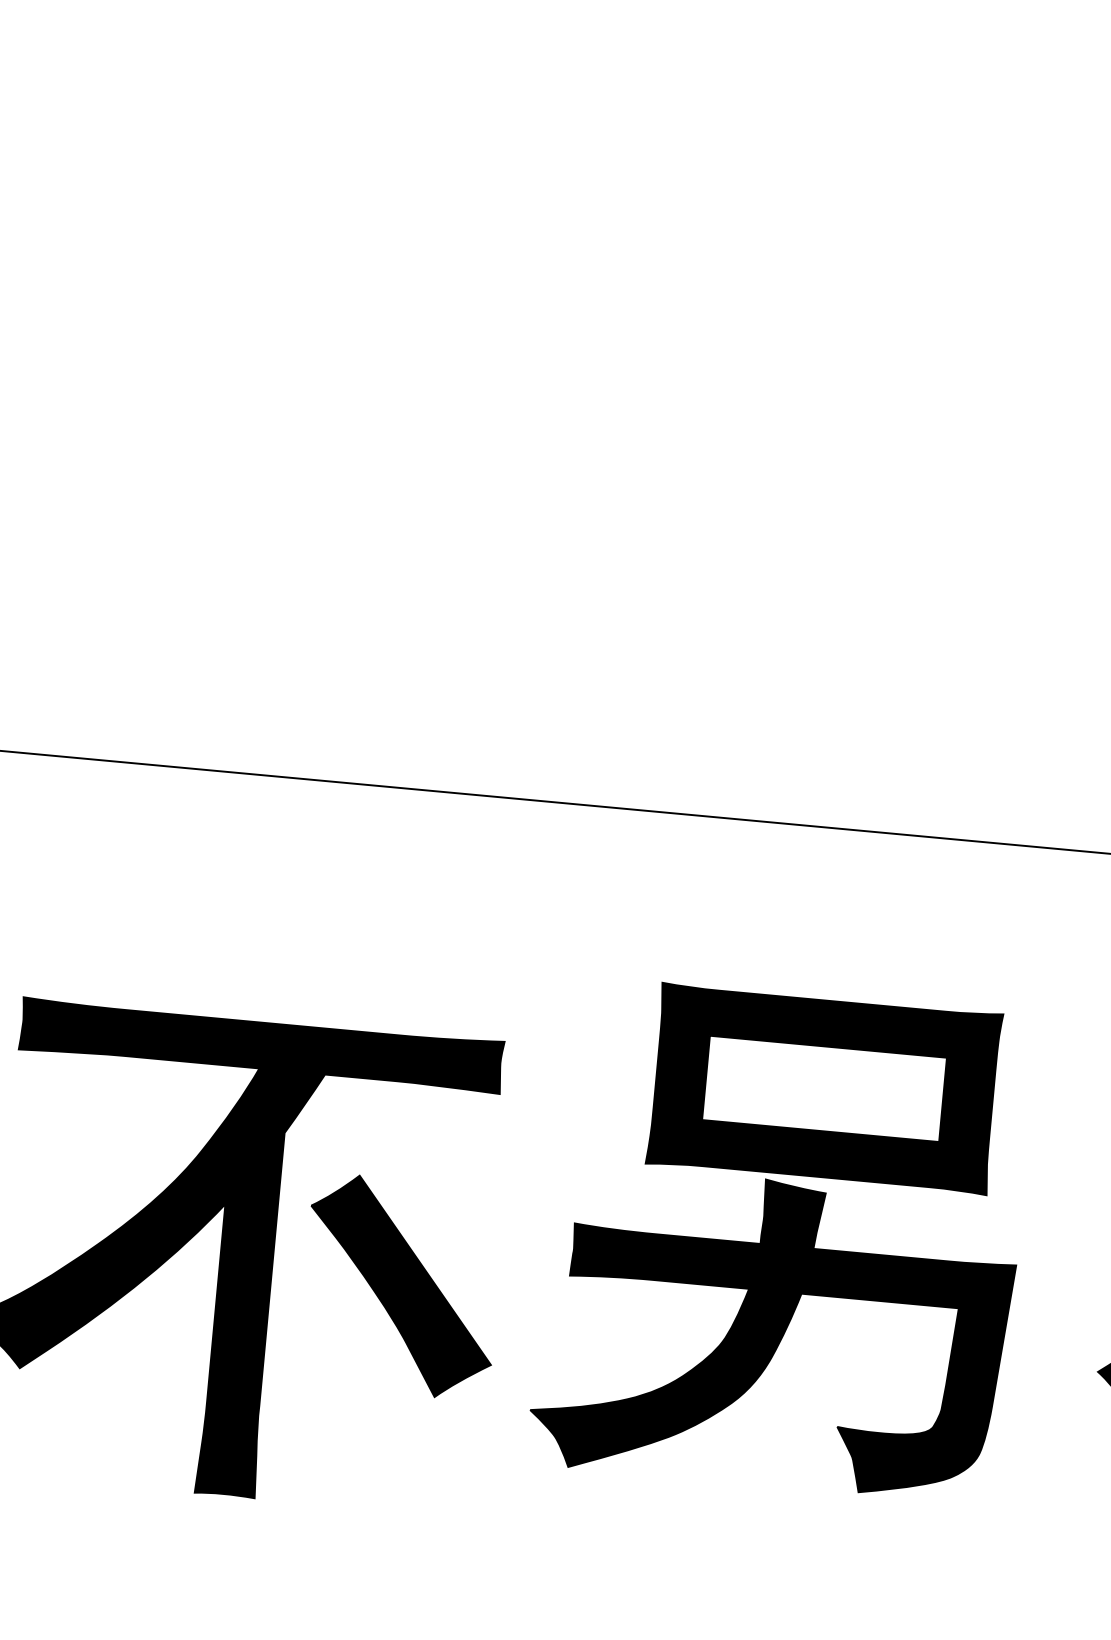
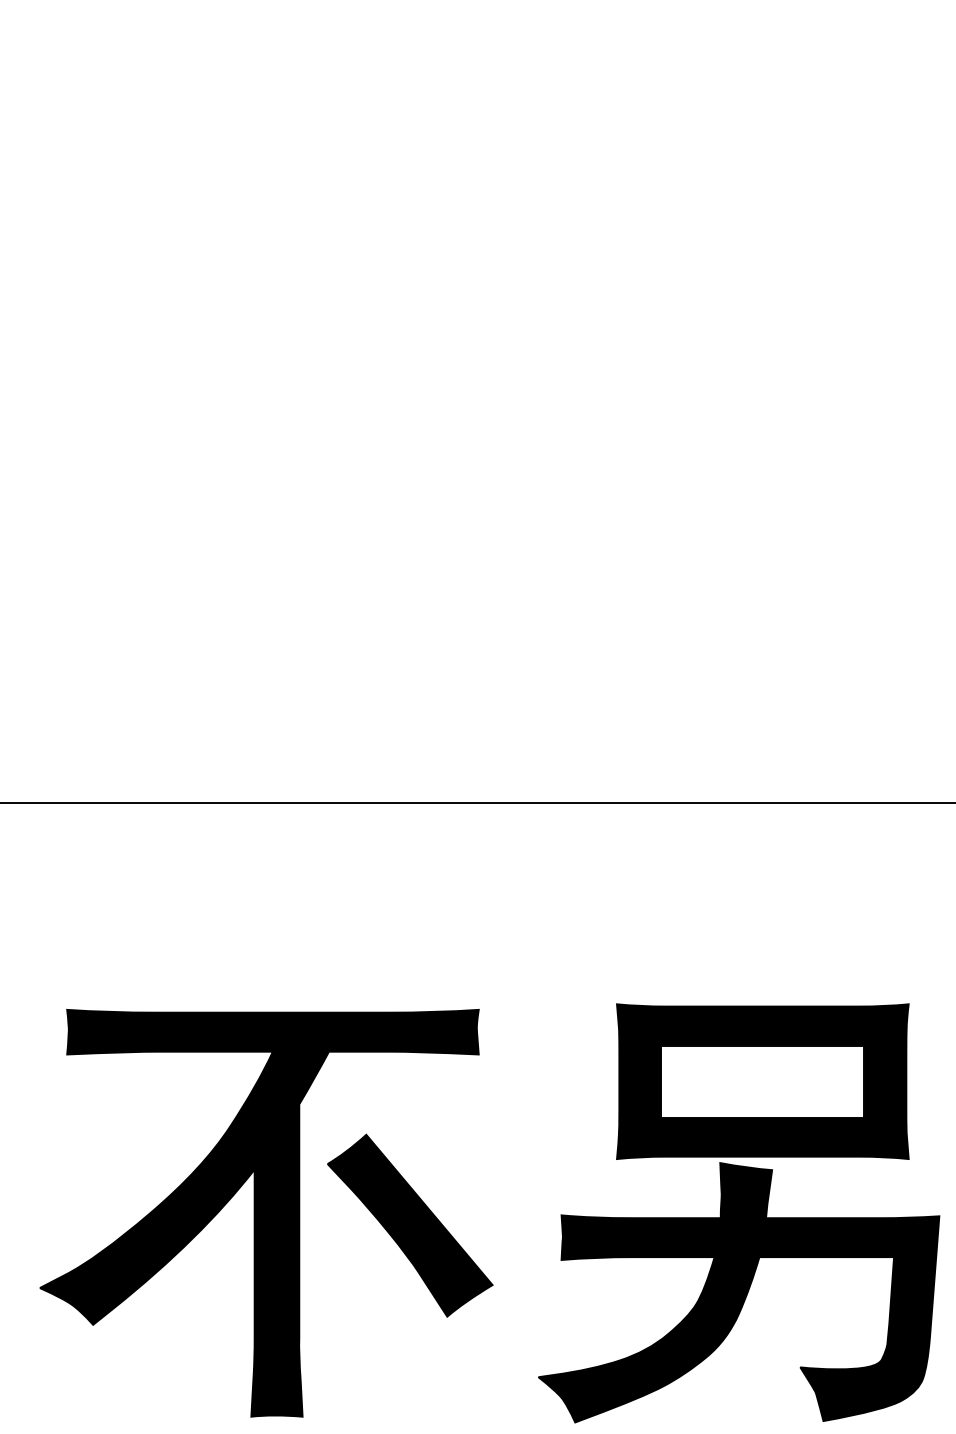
part: (782, 1240) -> (739, 1213), moved

